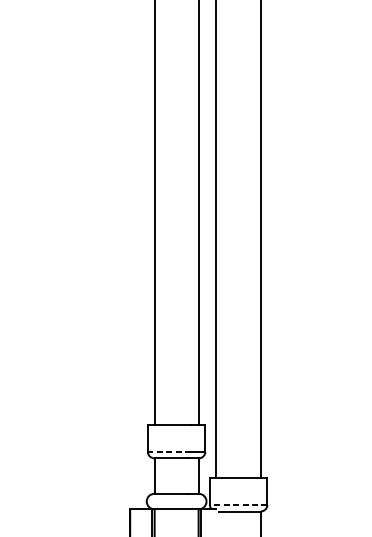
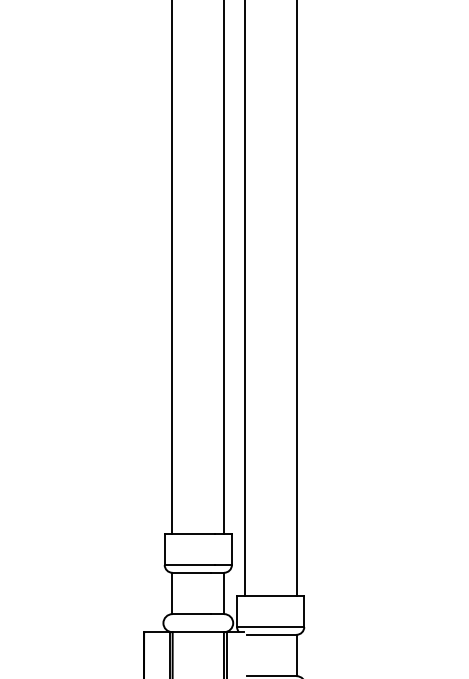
line: (169, 452) -> (189, 565), dashed -> solid
line: (238, 505) -> (270, 627), dashed -> solid

